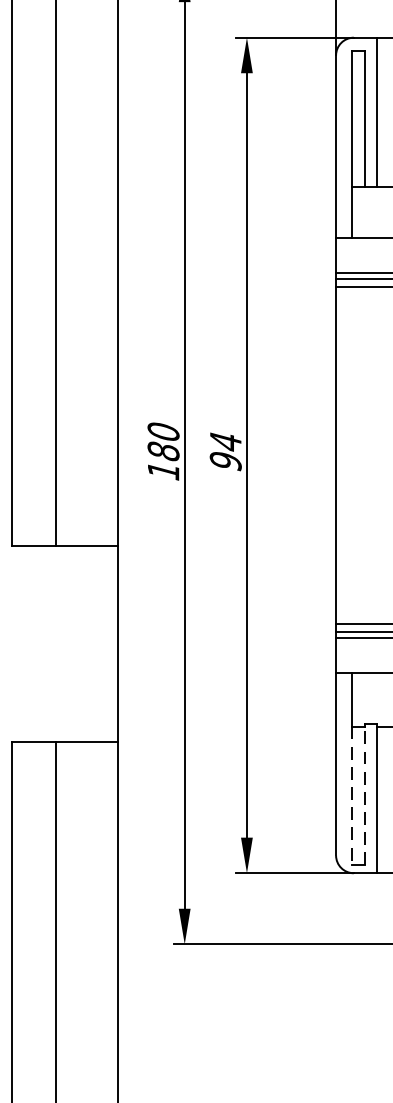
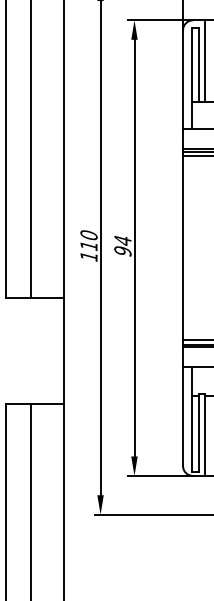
text: (162, 450) -> (88, 245), 180 -> 110
line: (351, 795) -> (191, 433), dashed -> solid
line: (364, 795) -> (198, 433), dashed -> solid

